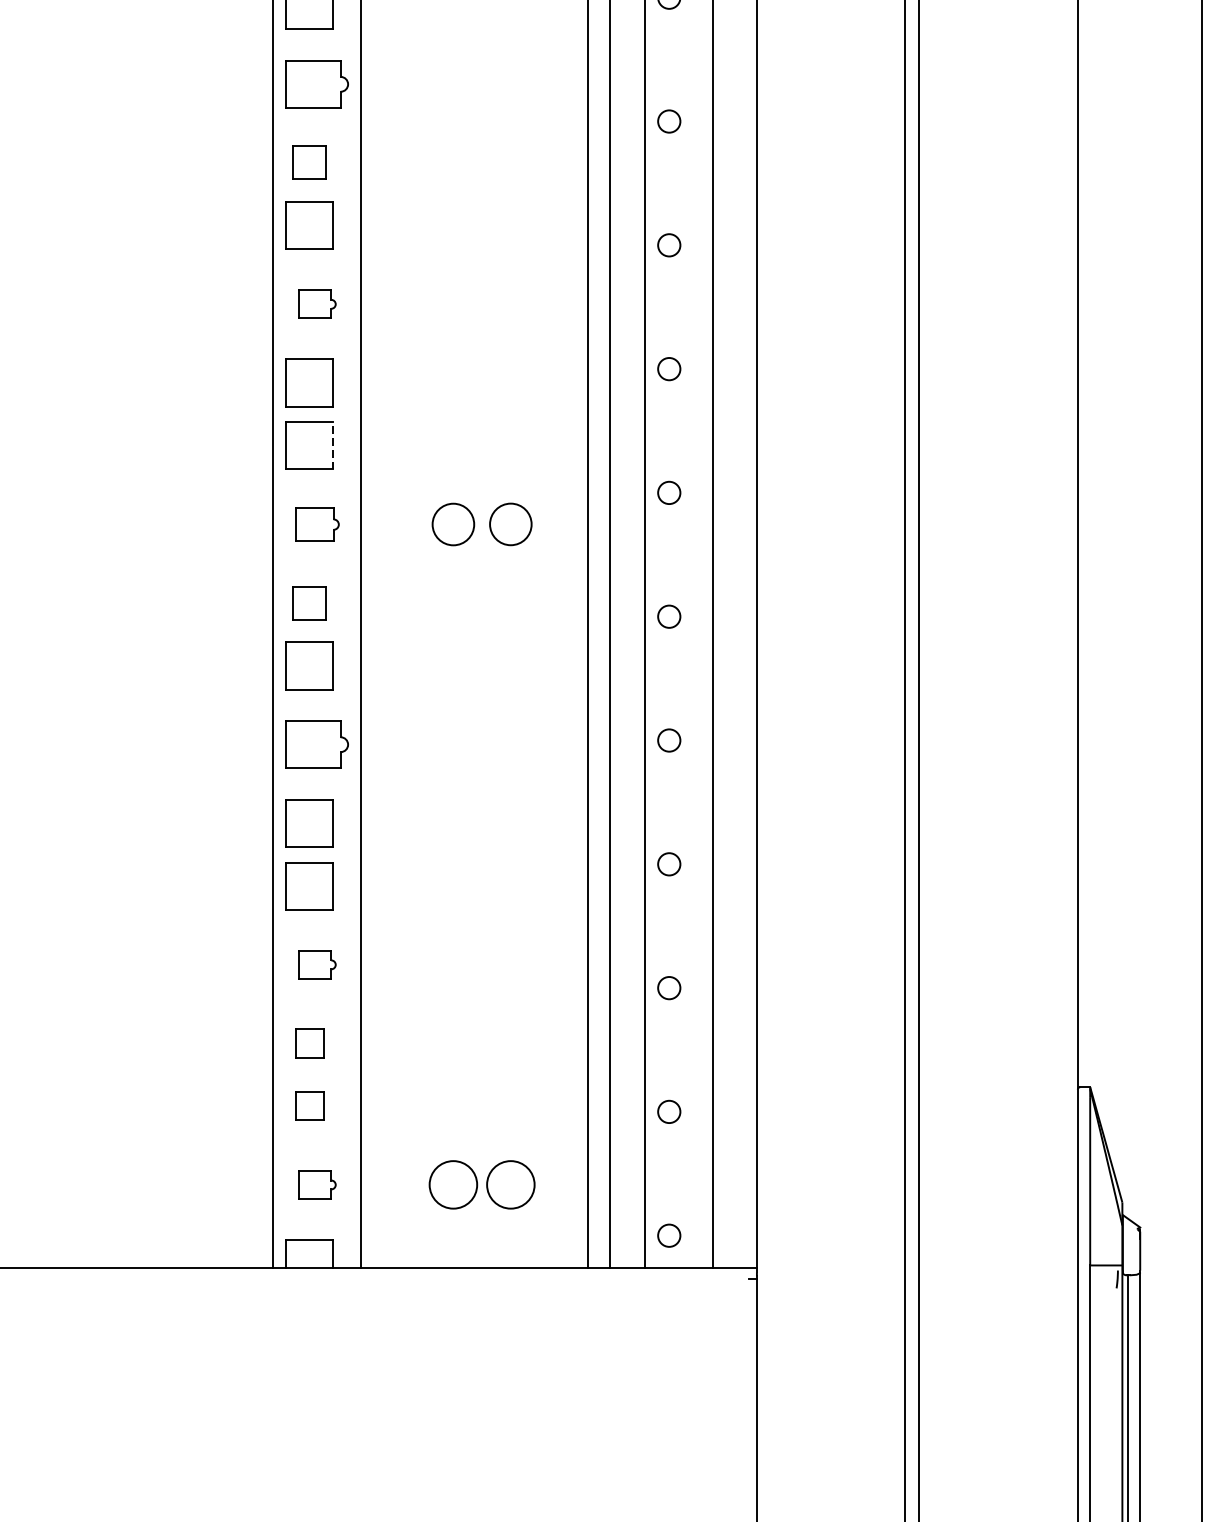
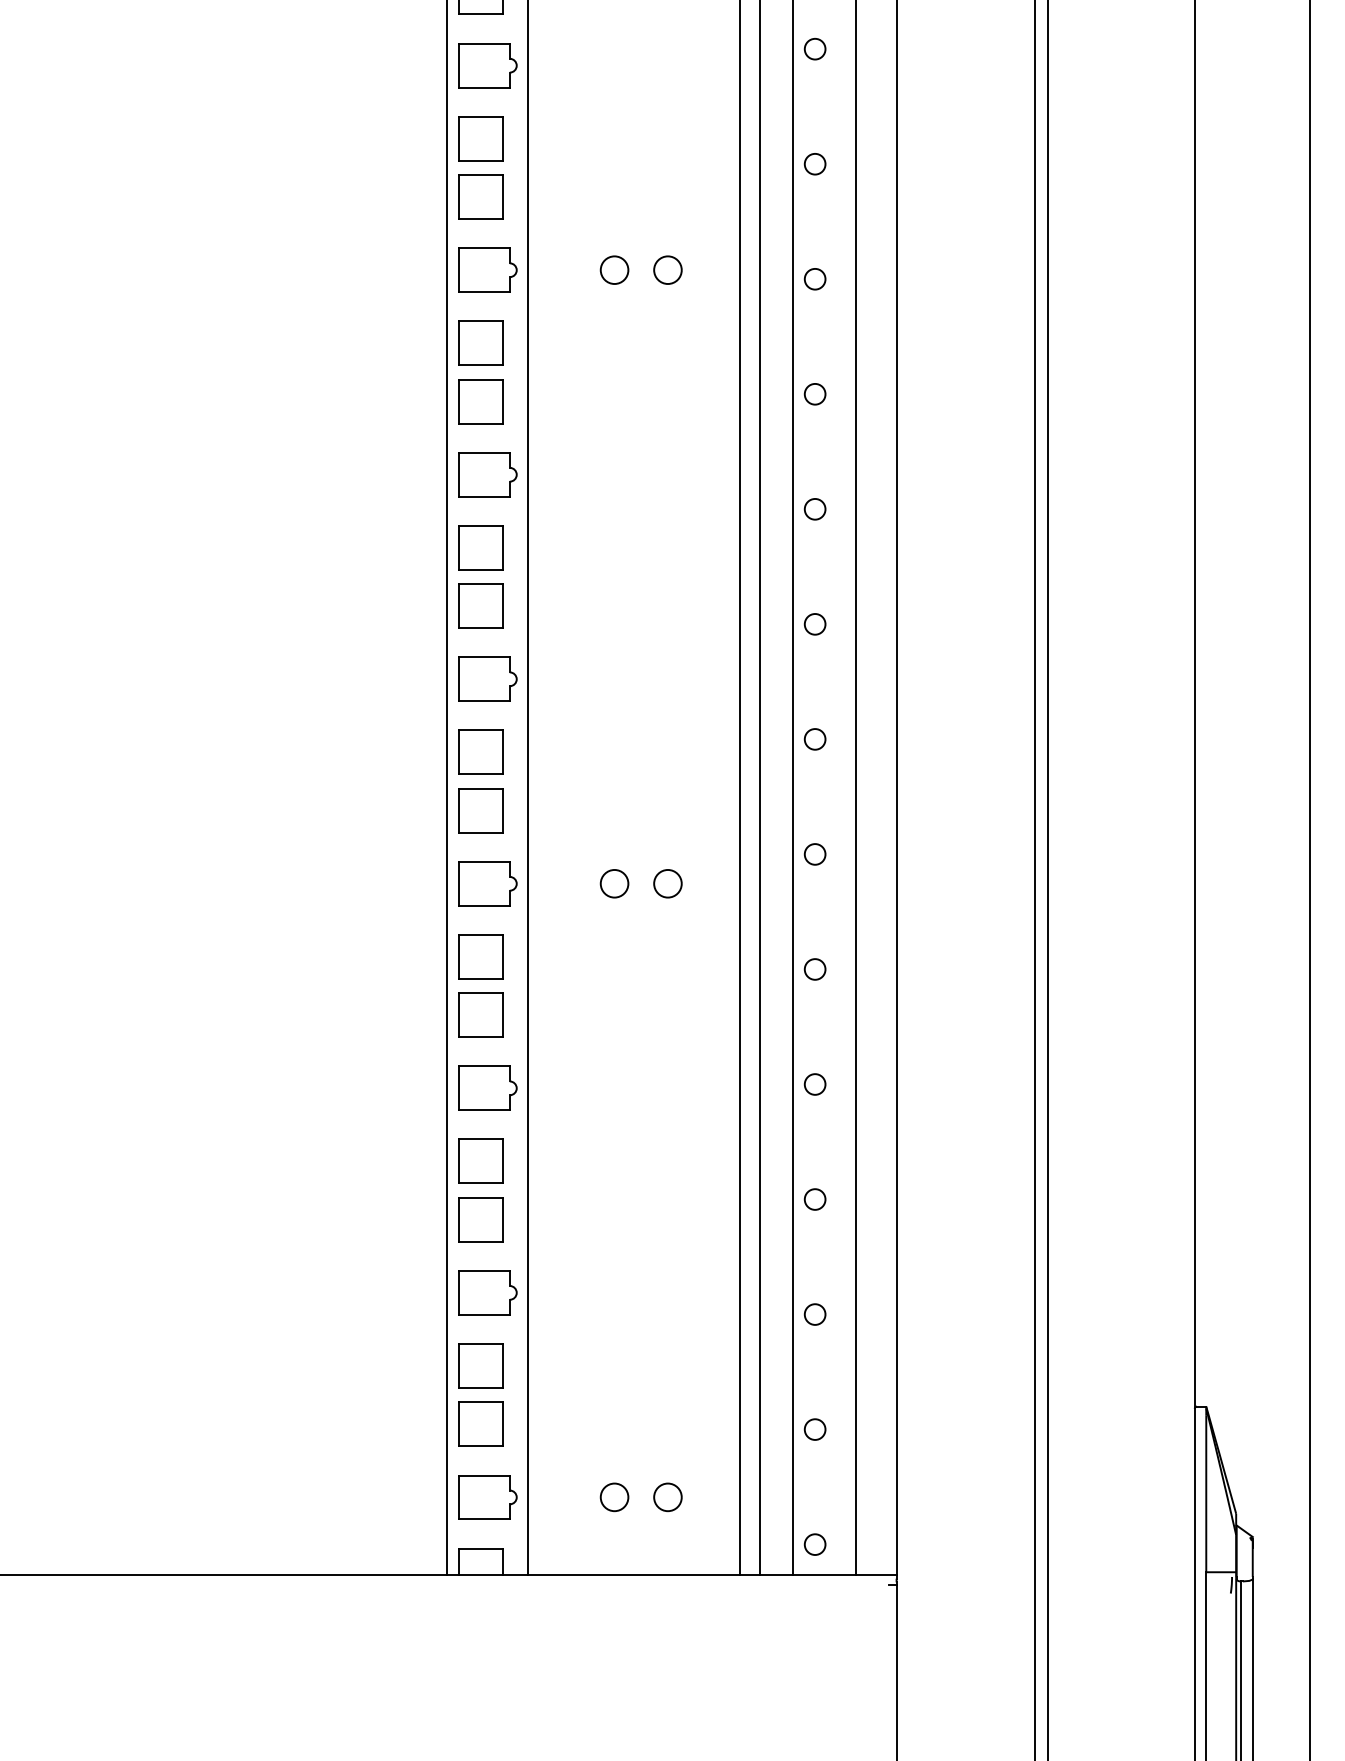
part: (309, 162) -> (480, 547), size x1.43
part: (316, 303) -> (487, 678), size x1.67
line: (332, 445) -> (502, 810), dashed -> solid
part: (316, 524) -> (487, 883), size x1.43
circle: (453, 524) -> (614, 883), size x0.71
circle: (510, 524) -> (667, 883), size x0.71
part: (309, 602) -> (480, 956), size x1.43
part: (316, 964) -> (487, 1292), size x1.67
part: (309, 1042) -> (480, 1365), size x1.67
part: (309, 1105) -> (480, 1423), size x1.67
part: (316, 1185) -> (487, 1497), size x1.67
circle: (453, 1185) -> (614, 1497), size x0.62
circle: (510, 1185) -> (667, 1497), size x0.62

